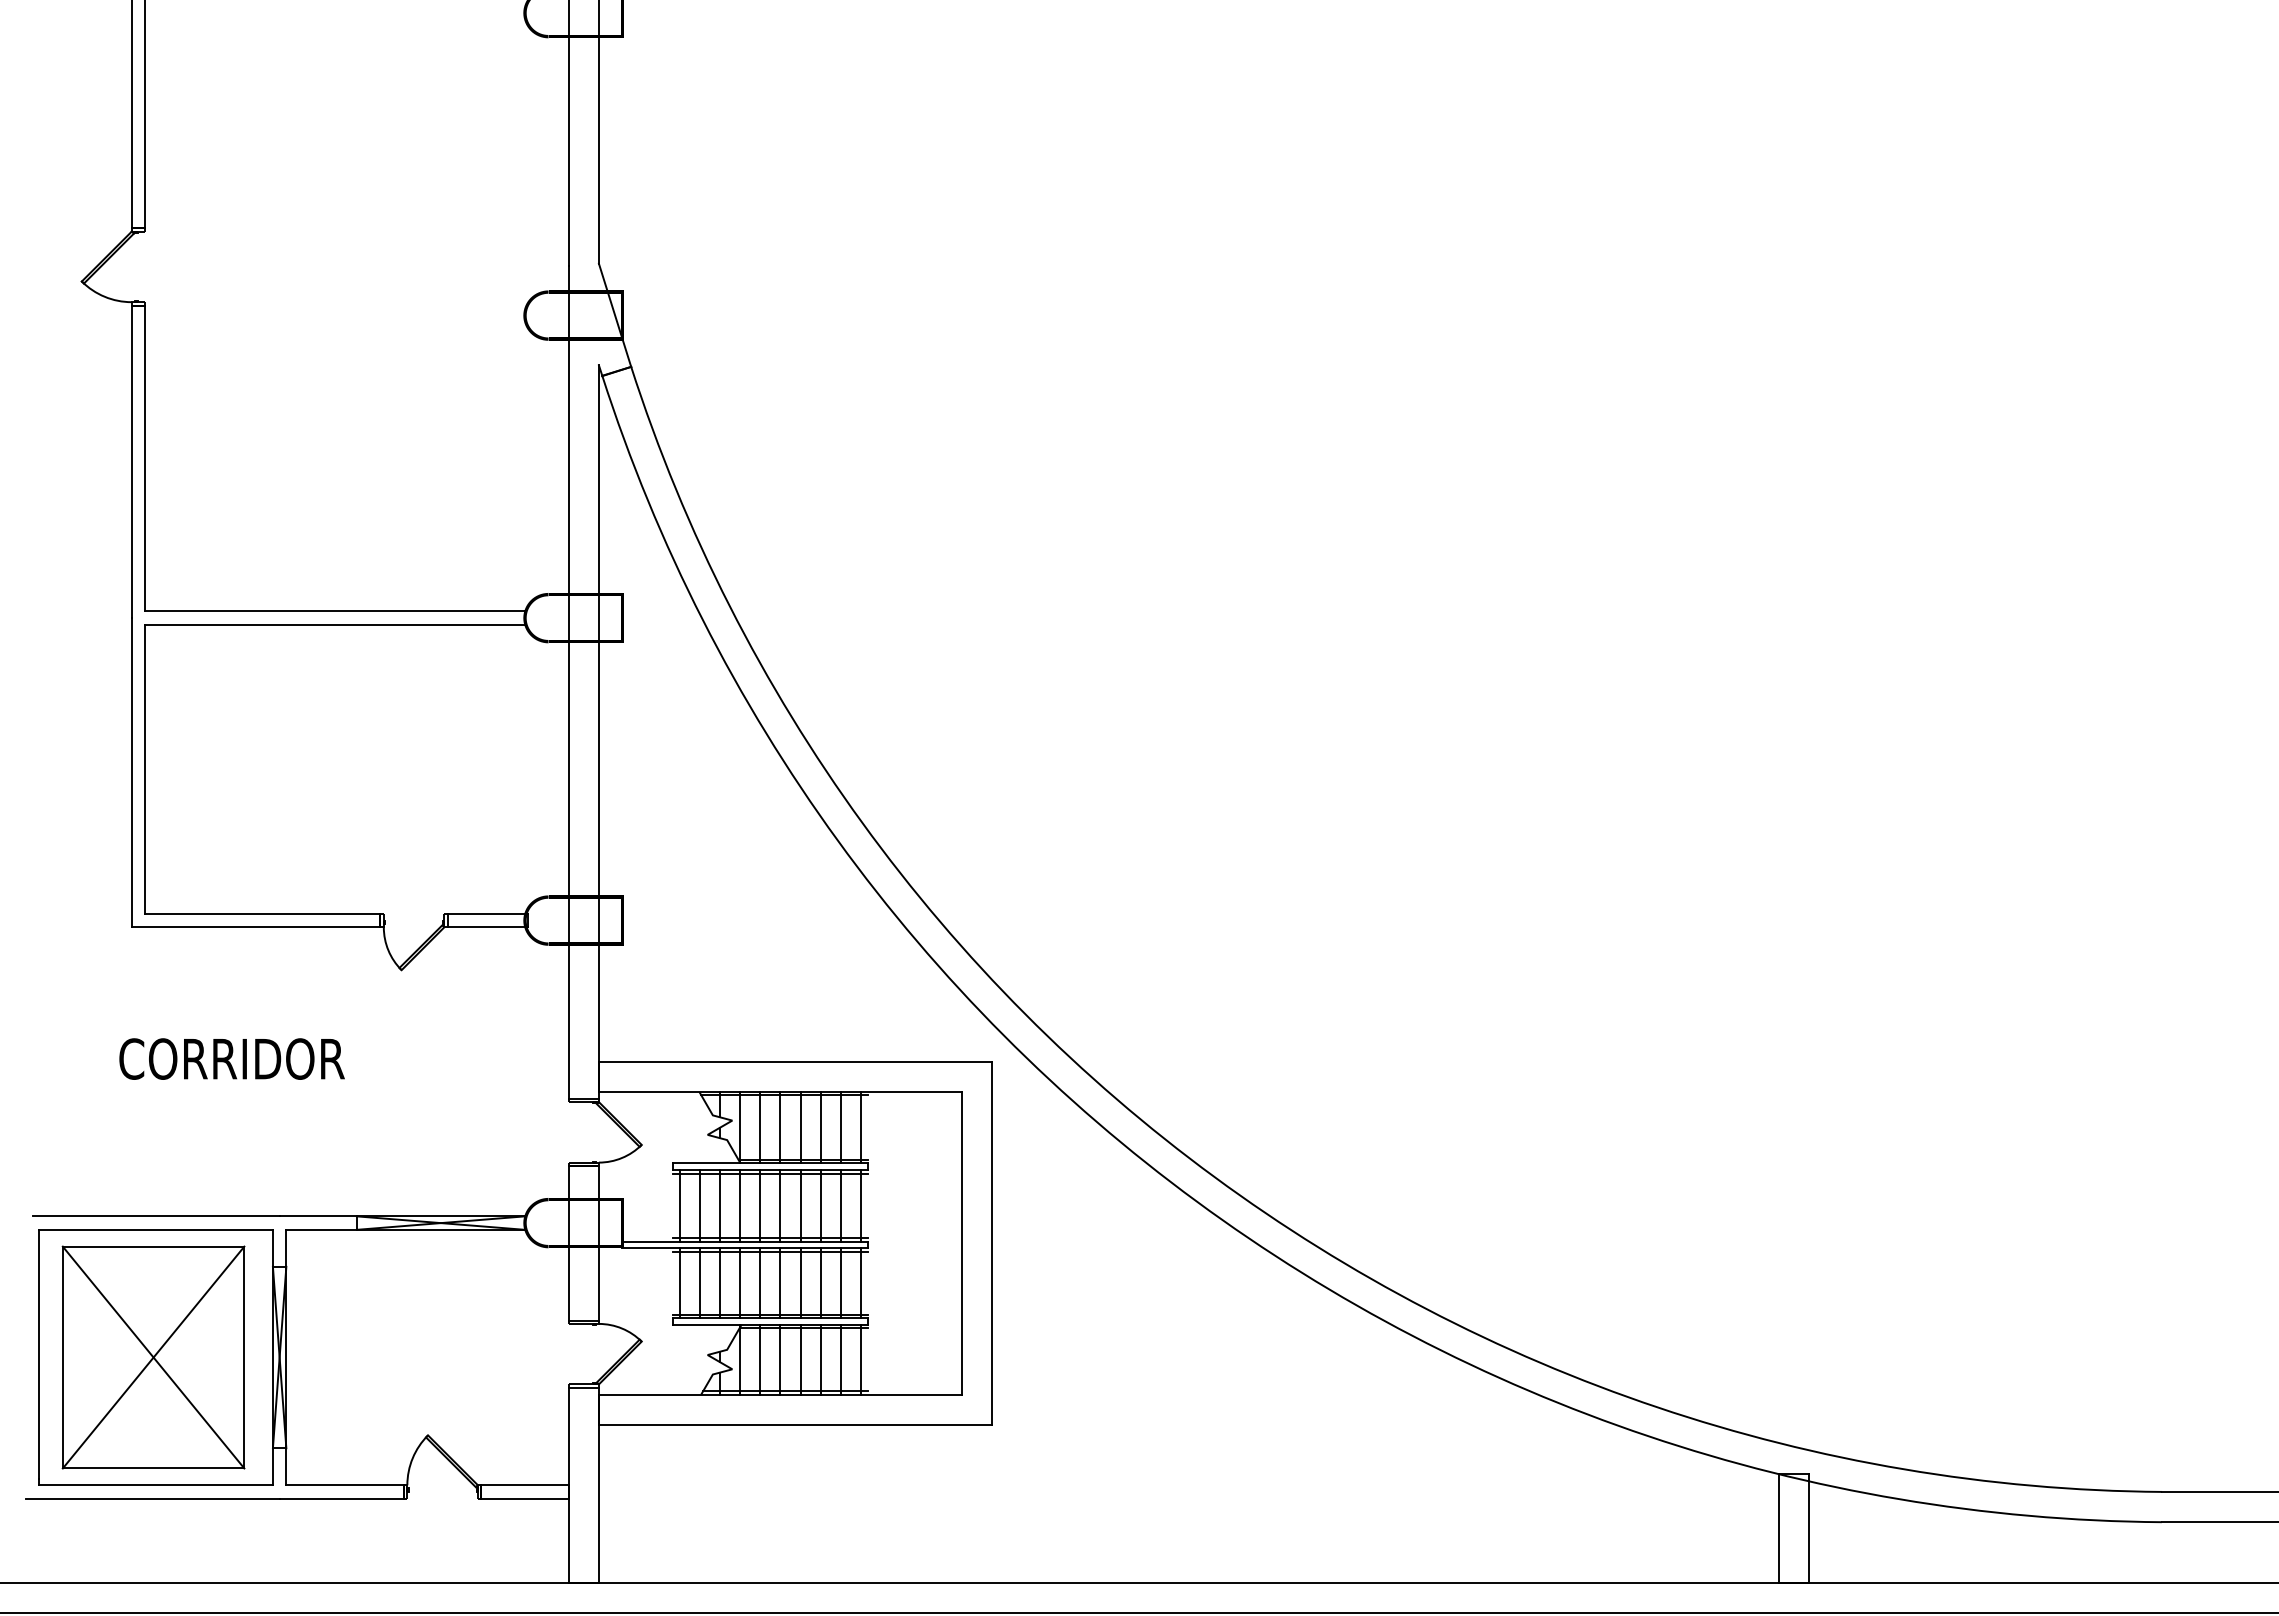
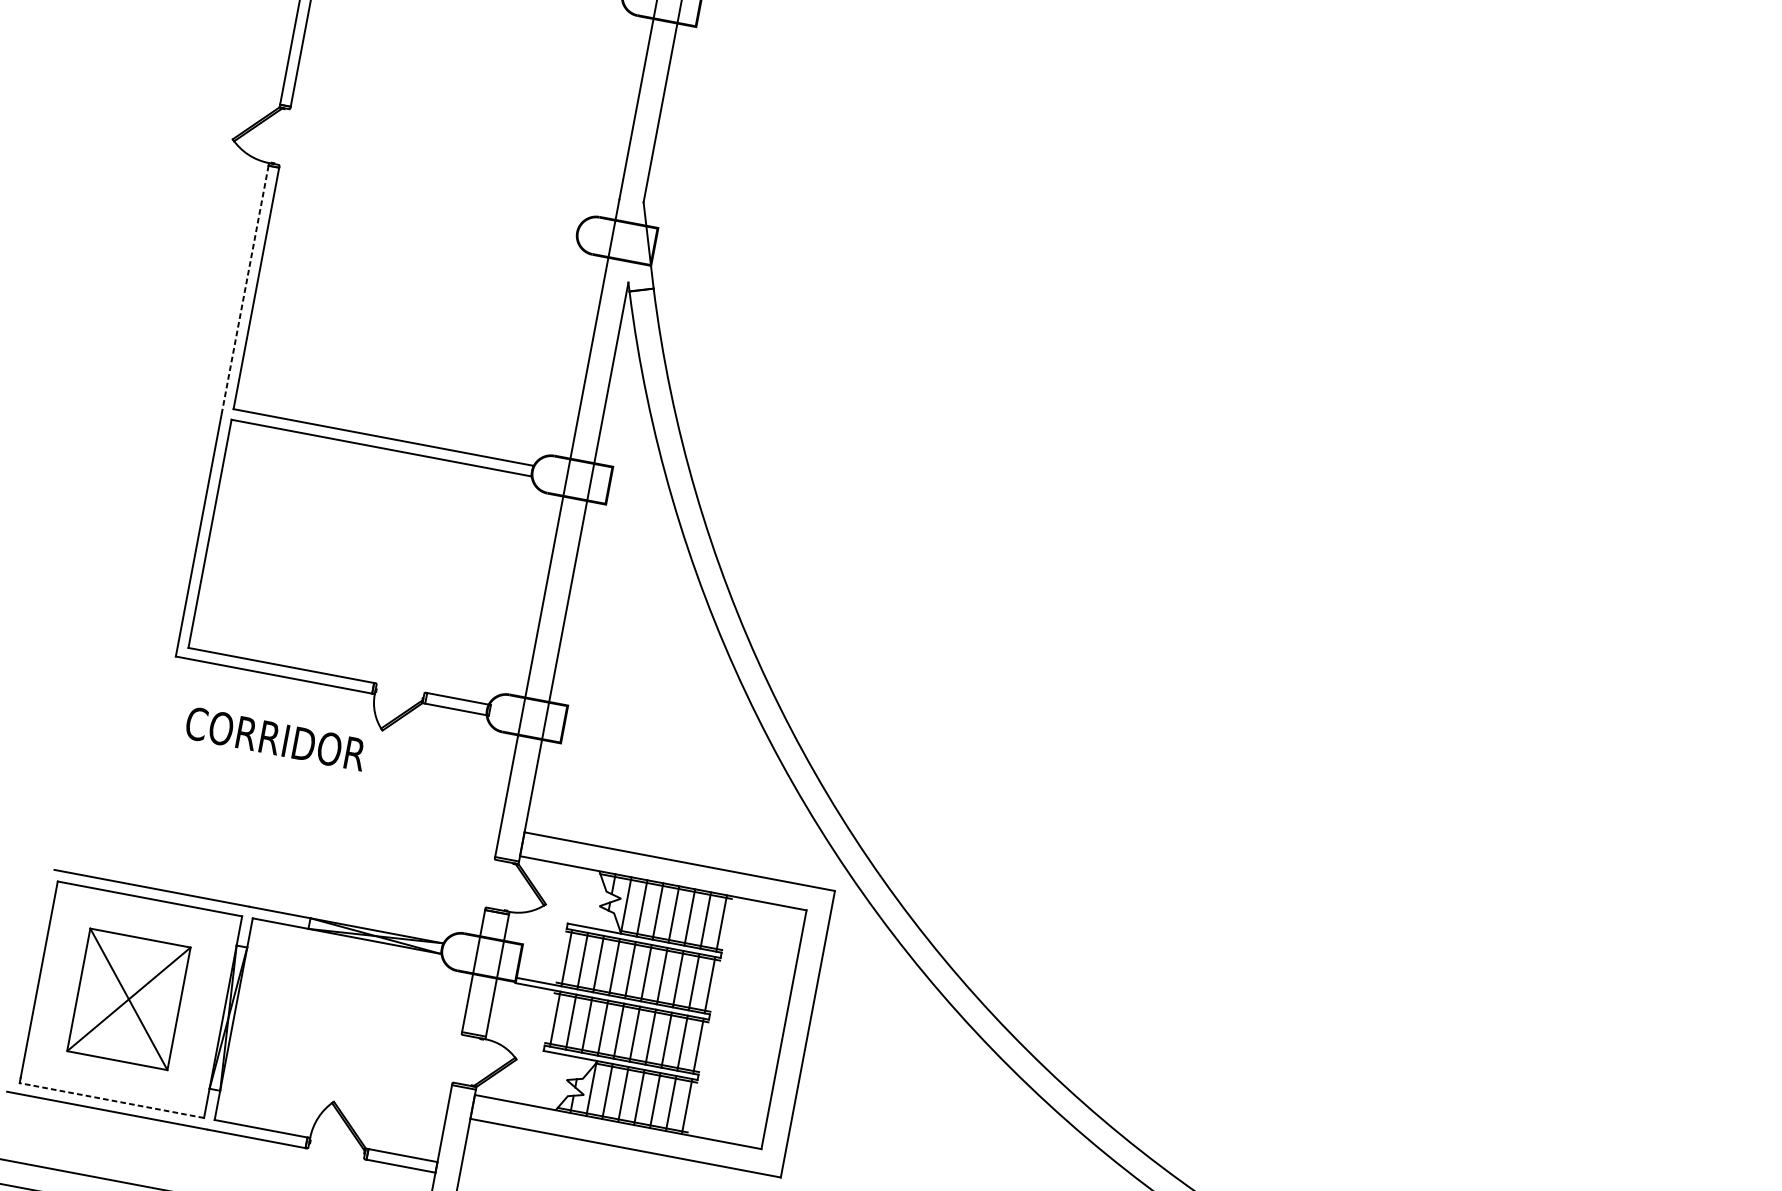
line: (131, 462) -> (244, 289), solid -> dashed
text: (231, 1058) -> (275, 738), moved
part: (153, 1357) -> (128, 999), size x0.7
line: (156, 1485) -> (112, 1100), solid -> dashed

